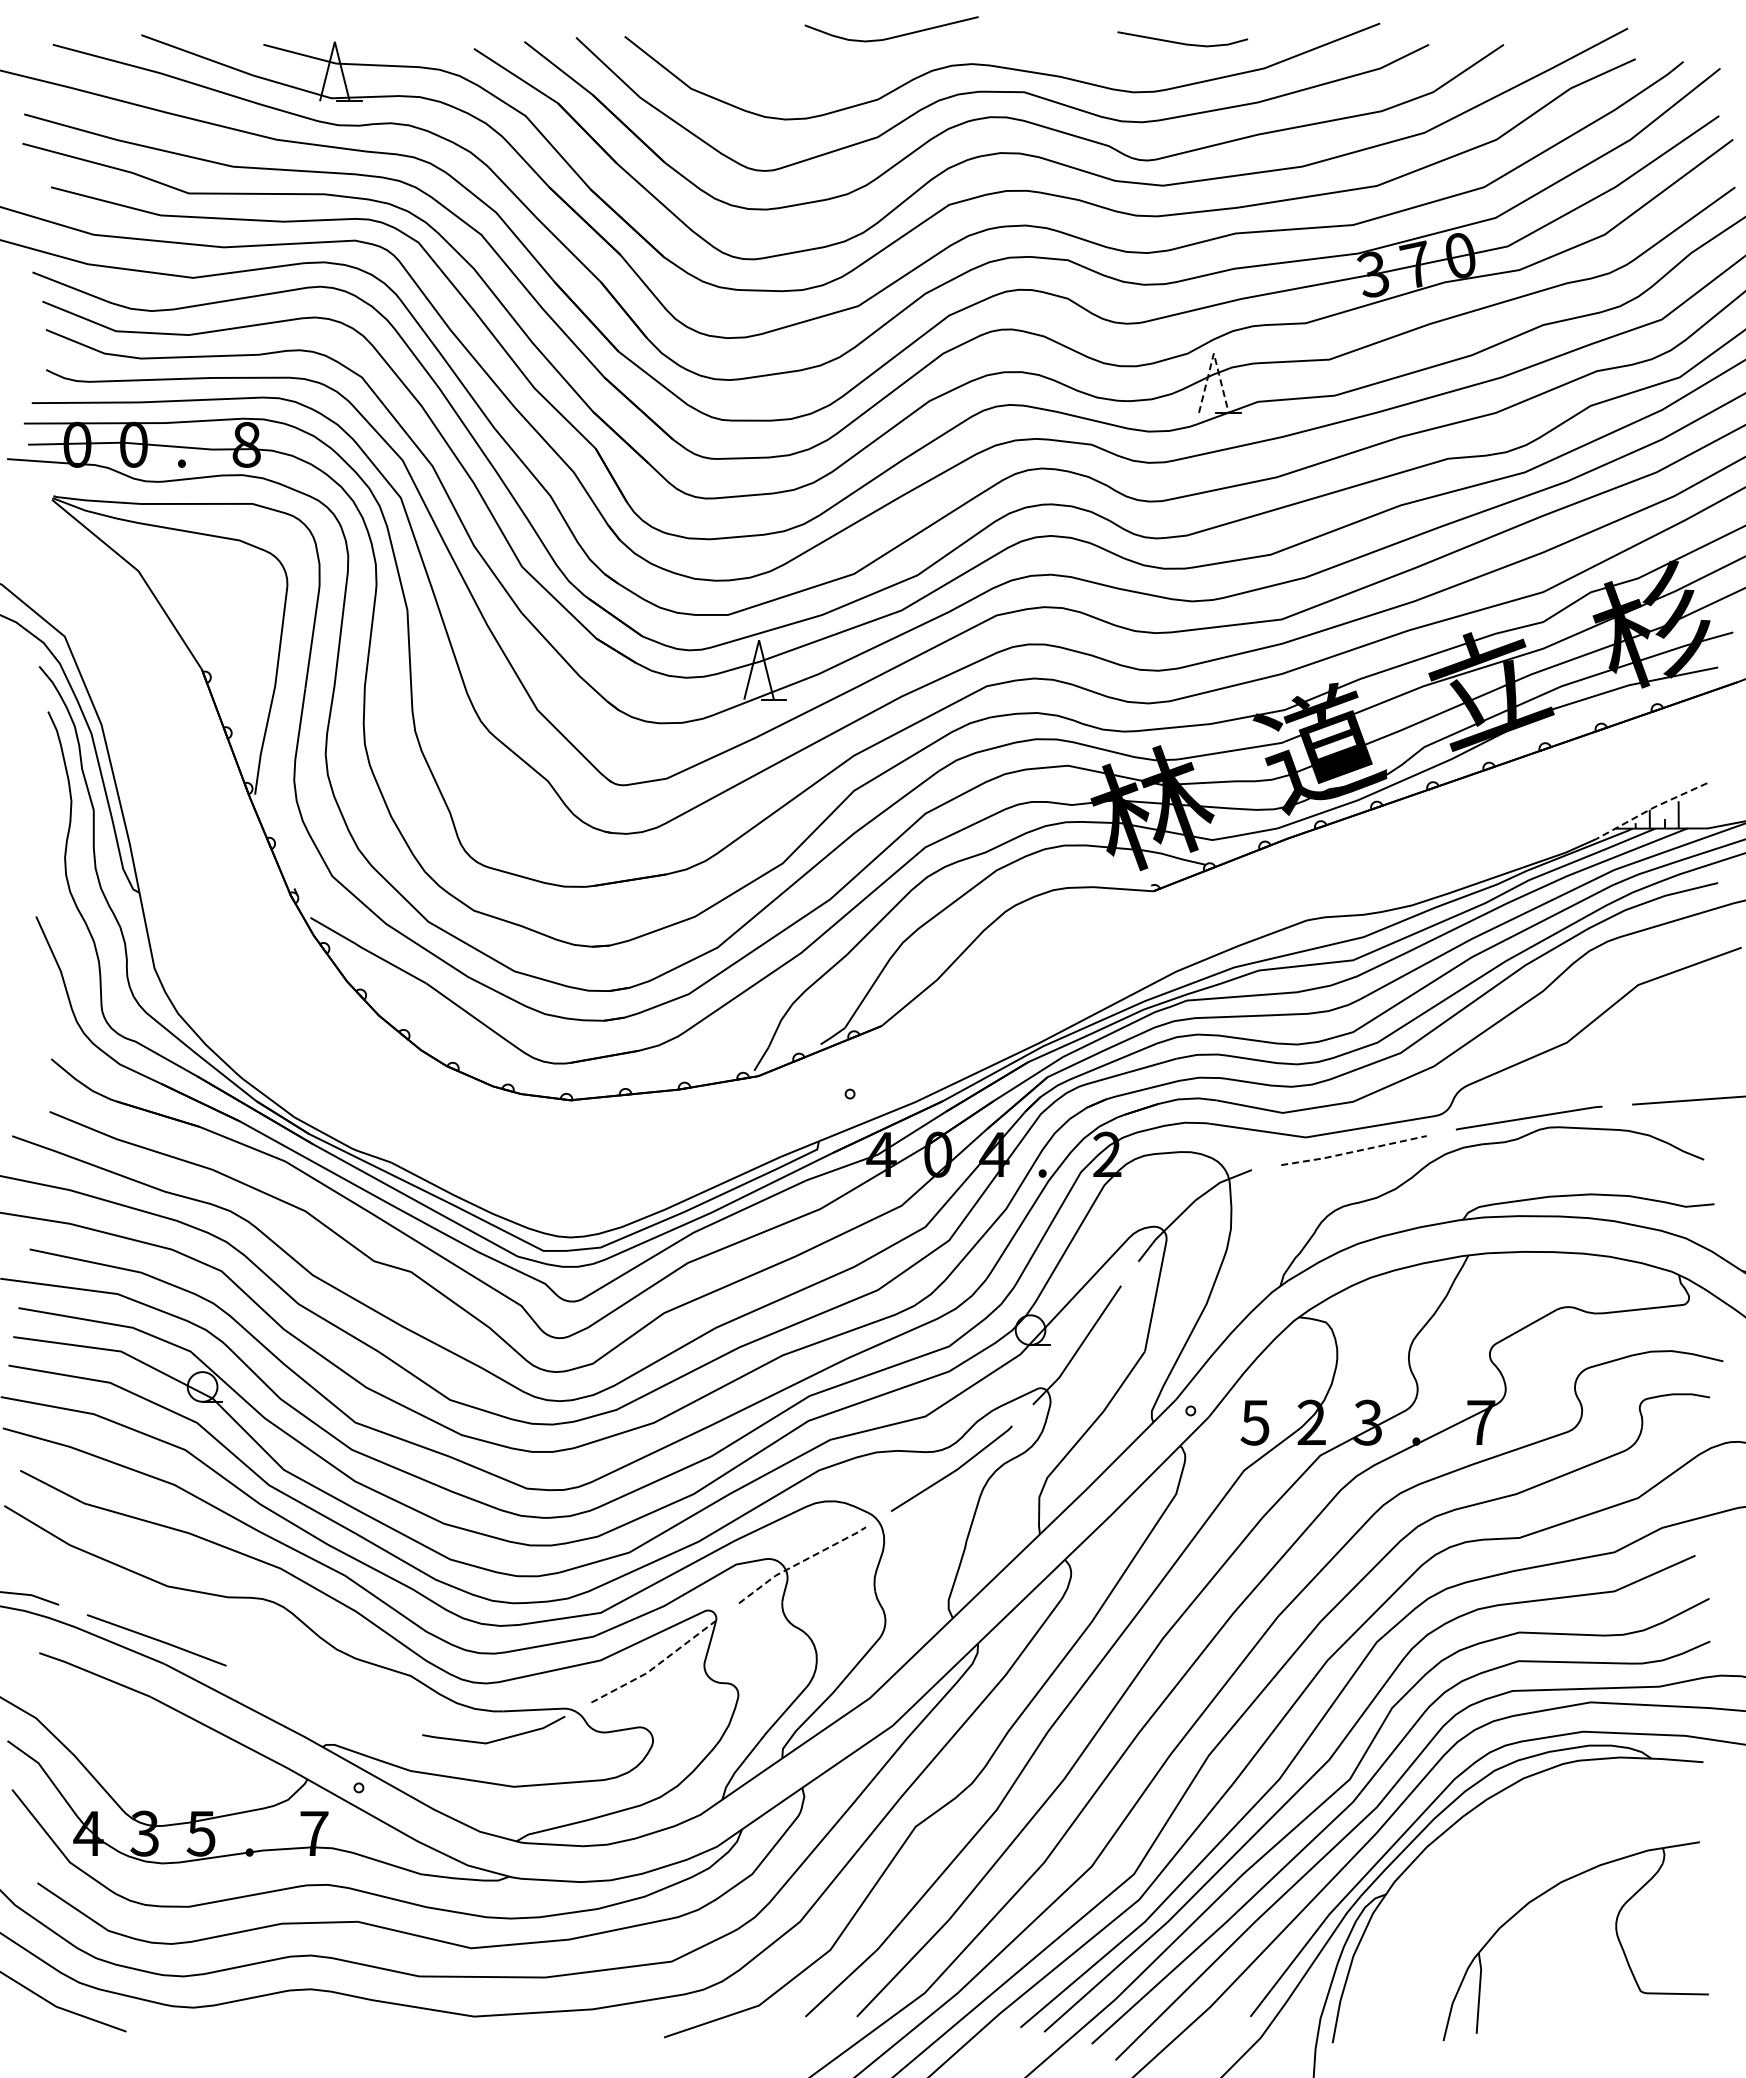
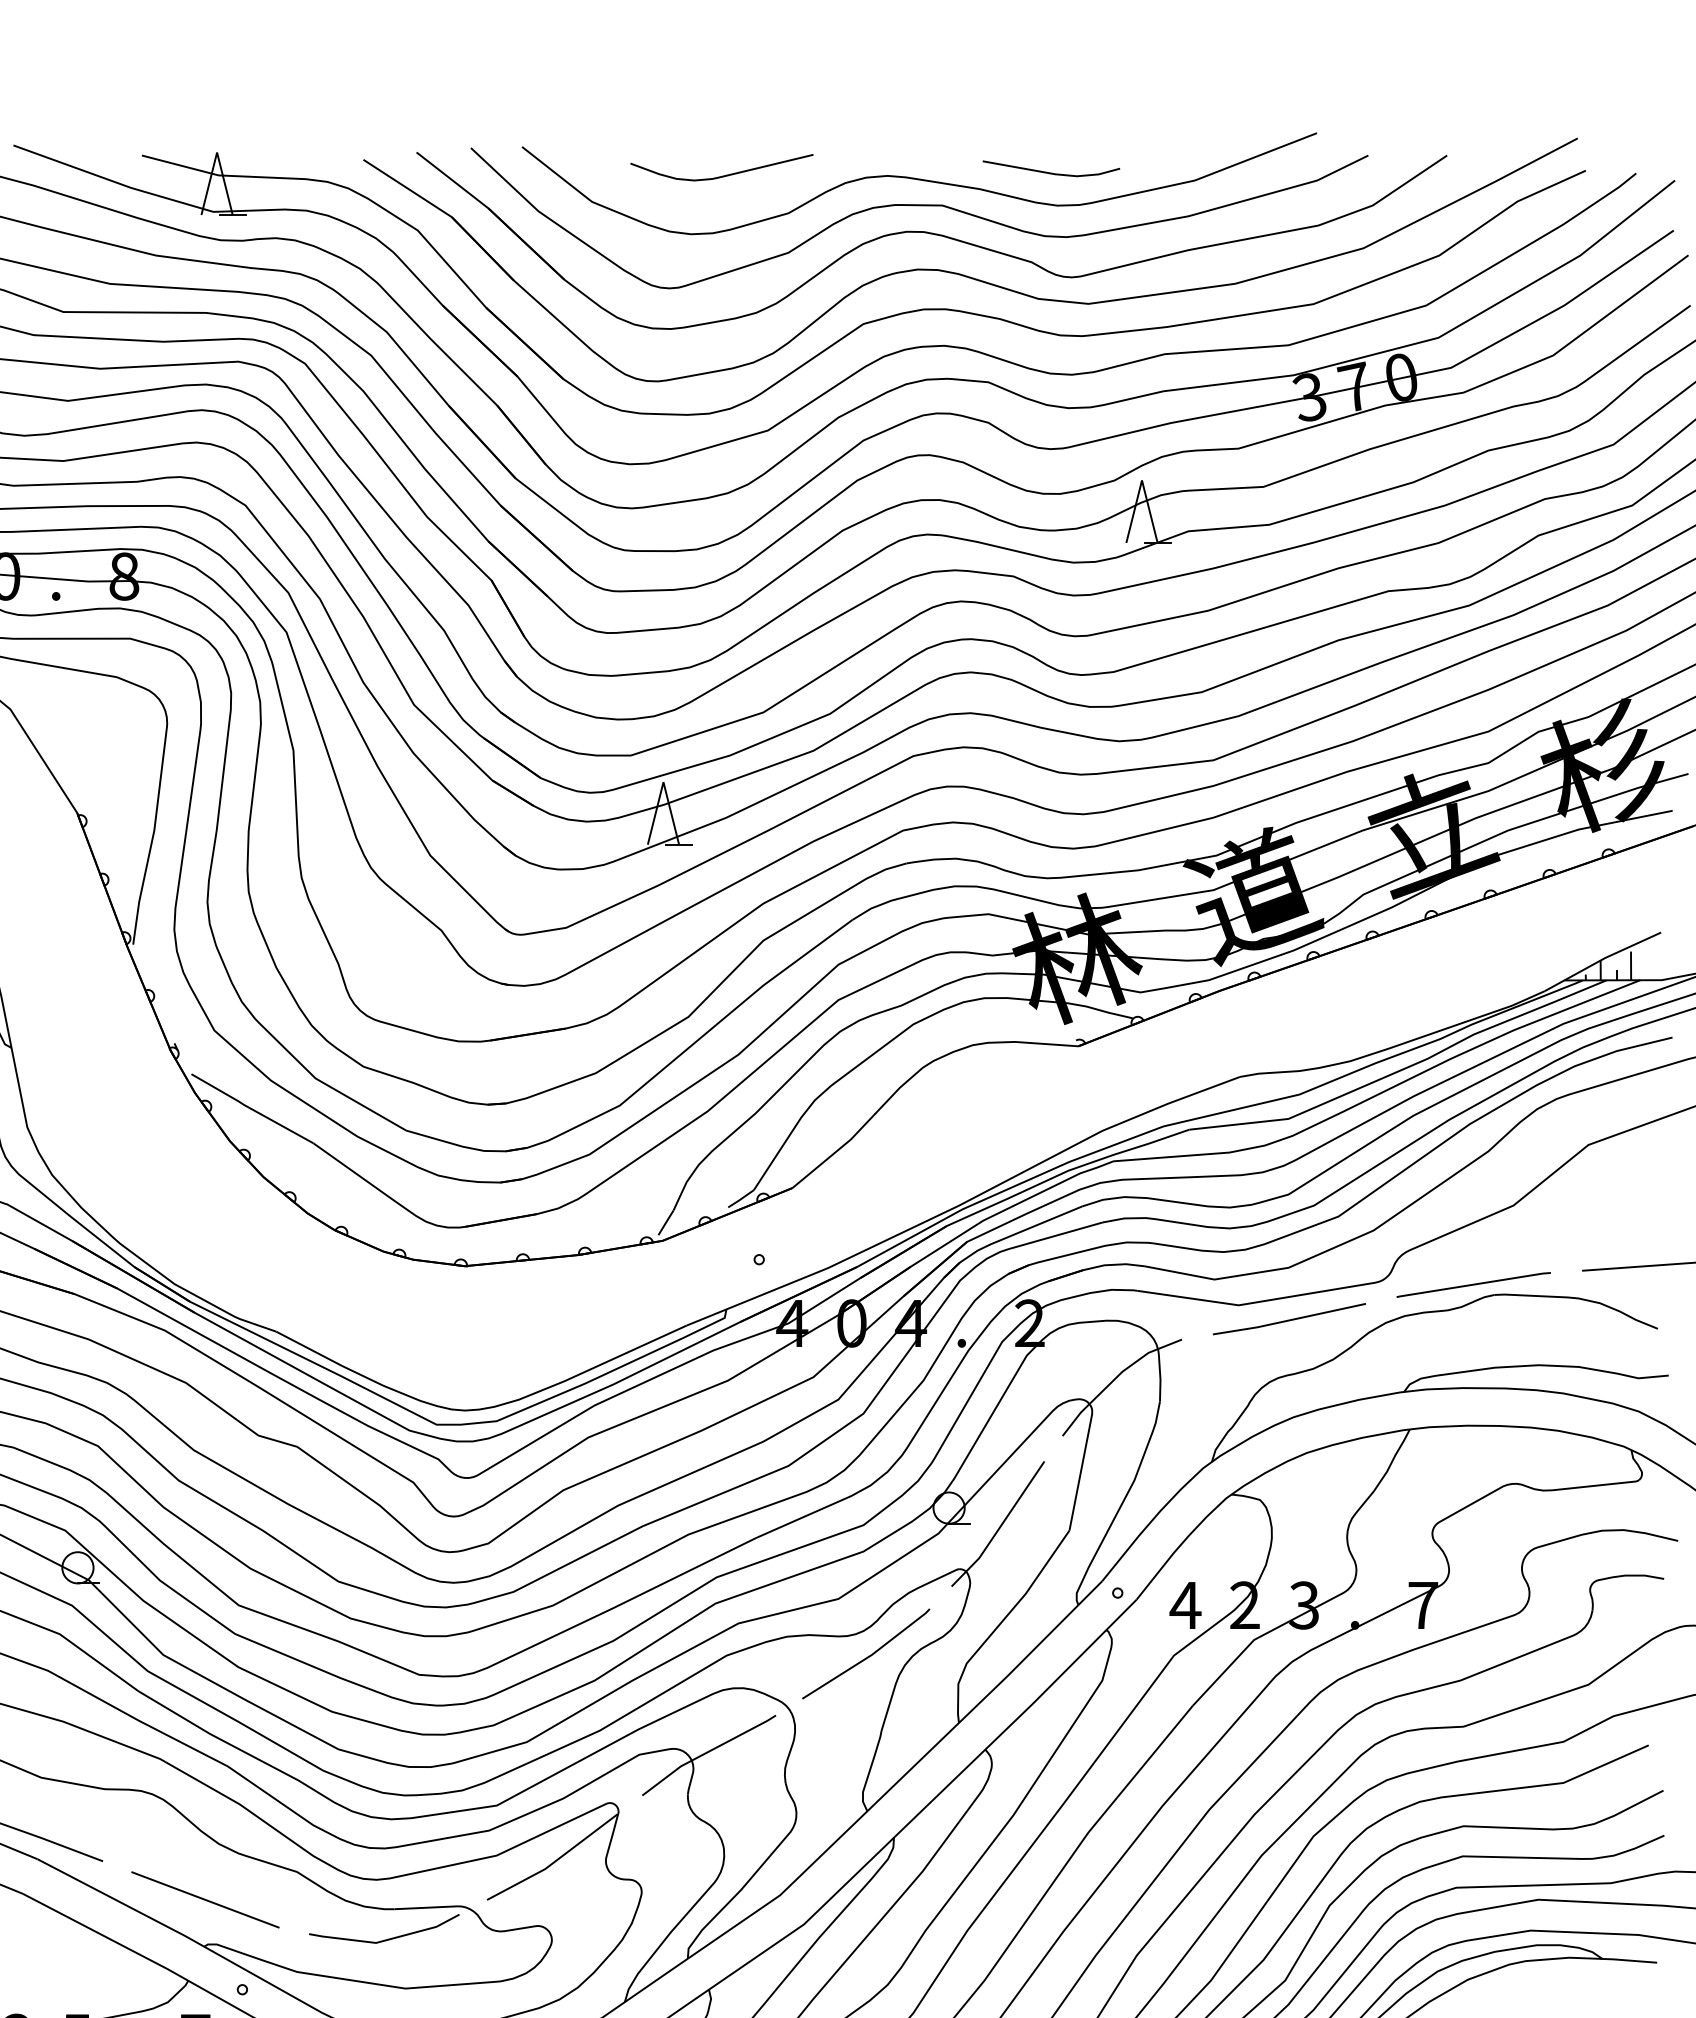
curve: (892, 36) -> (722, 175), moved
line: (1182, 42) -> (1051, 172), moved
line: (1213, 353) -> (1141, 480), dashed -> solid
line: (1651, 808) -> (1602, 959), dashed -> solid
line: (1353, 1151) -> (1288, 1320), dashed -> solid
text: (1255, 1422) -> (1185, 1605), 5 -> 4
line: (801, 1562) -> (708, 1752), dashed -> solid
line: (655, 1666) -> (554, 1861), dashed -> solid
line: (323, 1702) -> (205, 1899), added

